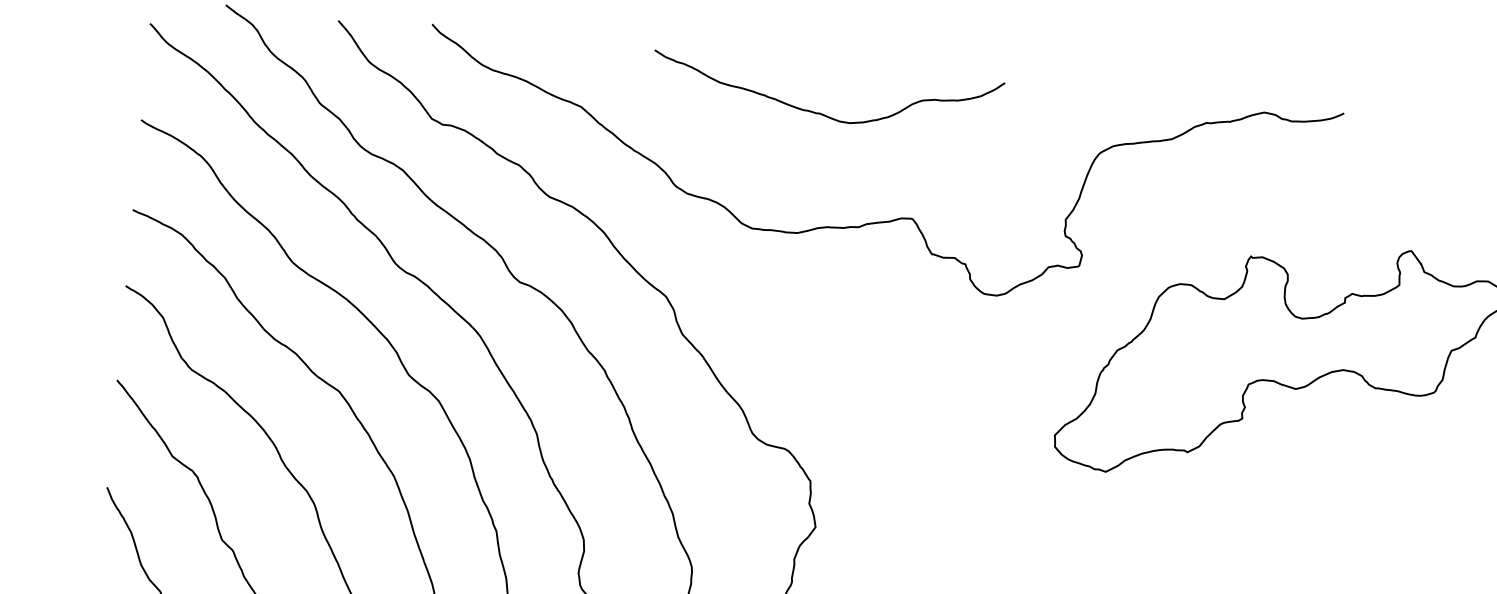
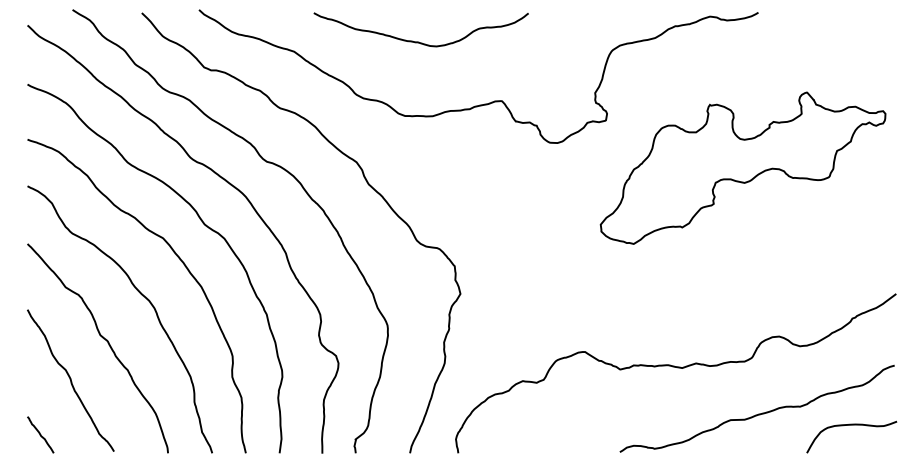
curve: (822, 112) -> (419, 41), moved

